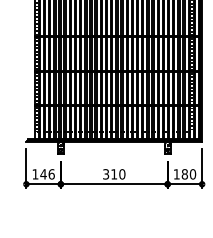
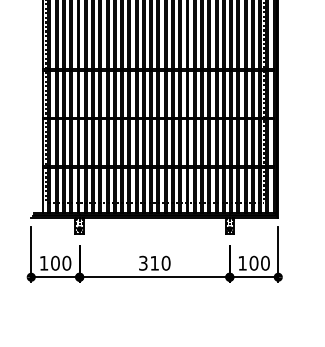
text: (47, 173) -> (60, 262), 146 -> 100
text: (184, 174) -> (253, 263), 180 -> 100

